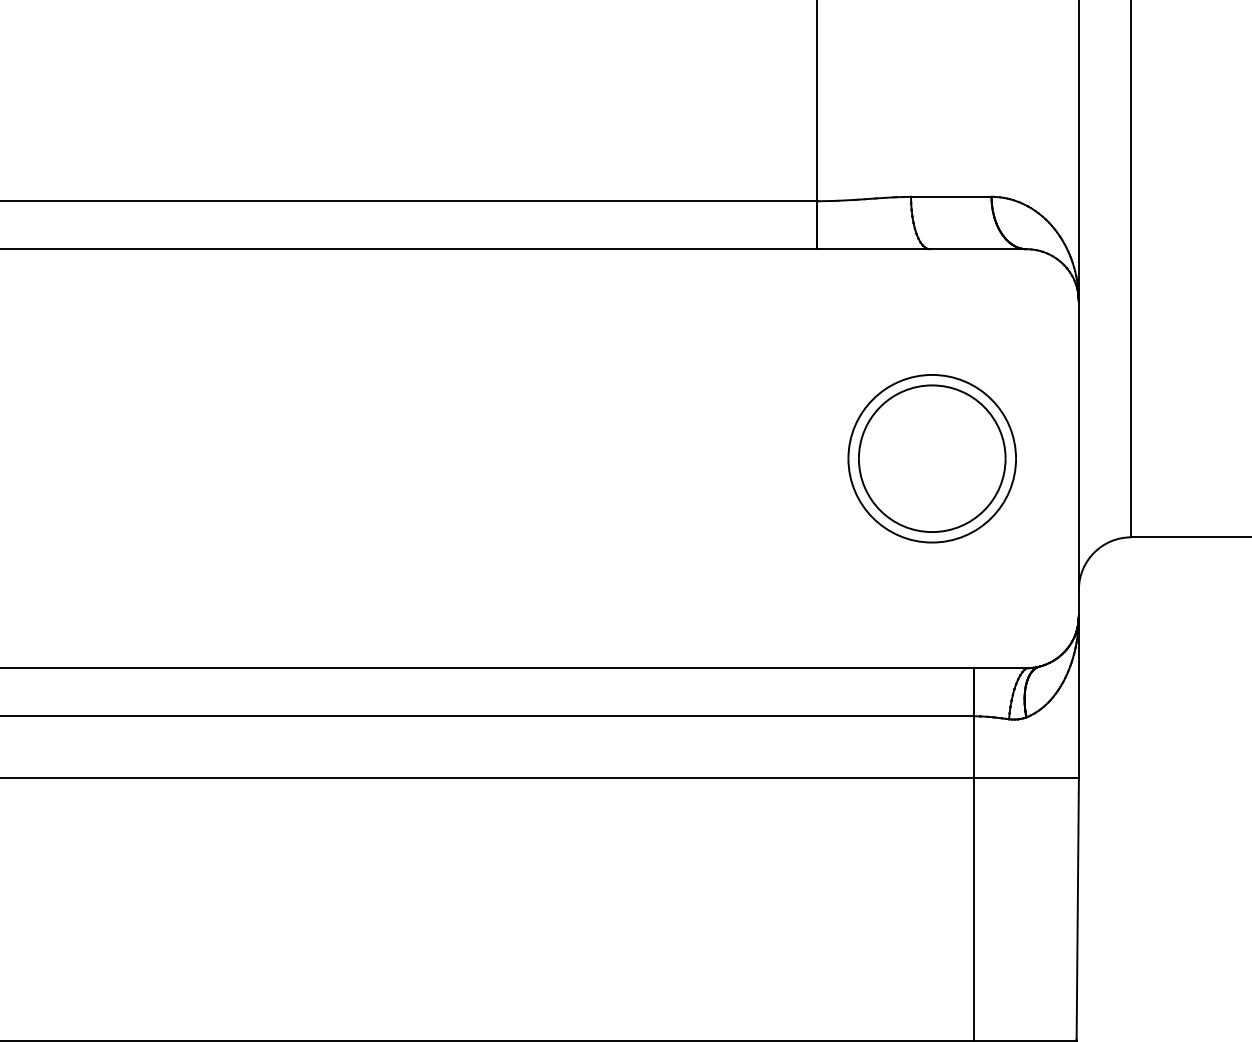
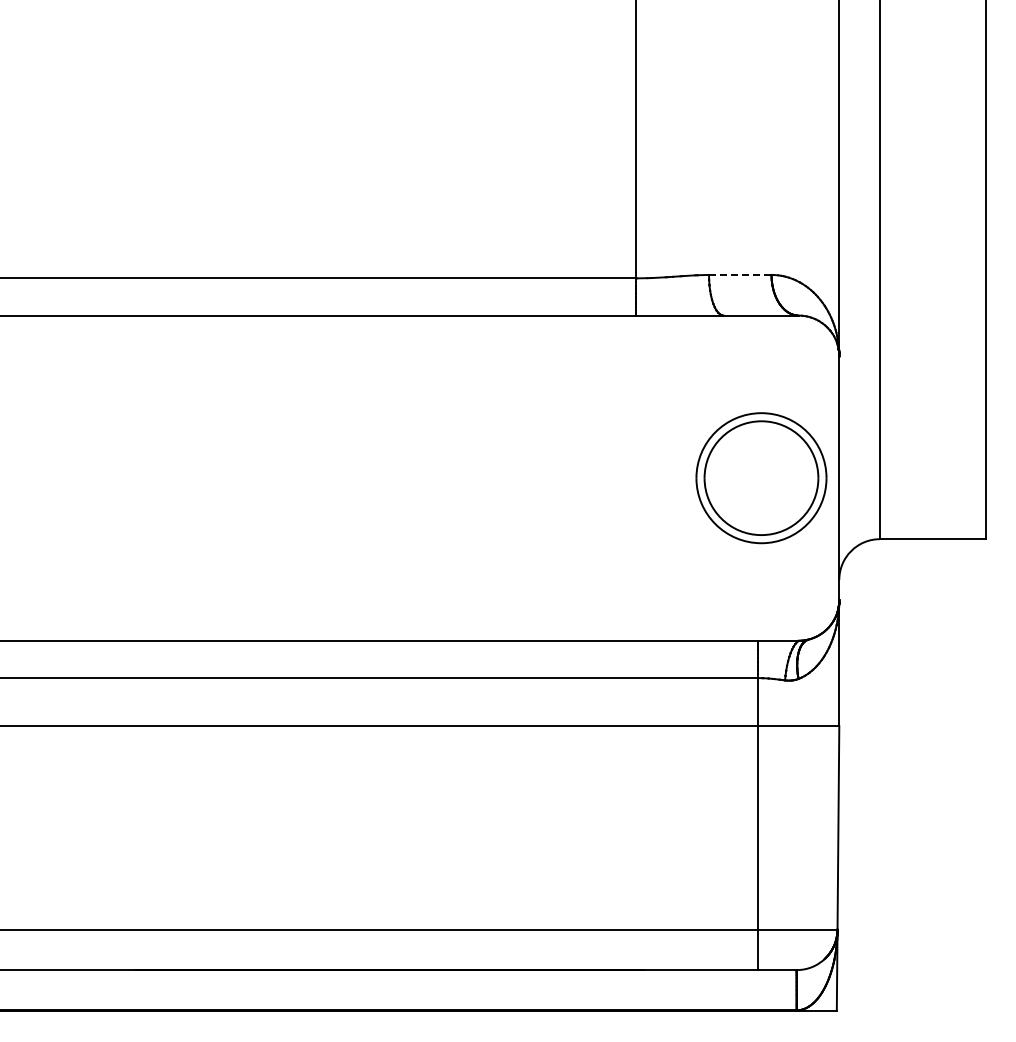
line: (951, 196) -> (740, 274), solid -> dashed
part: (932, 459) -> (761, 478), moved

